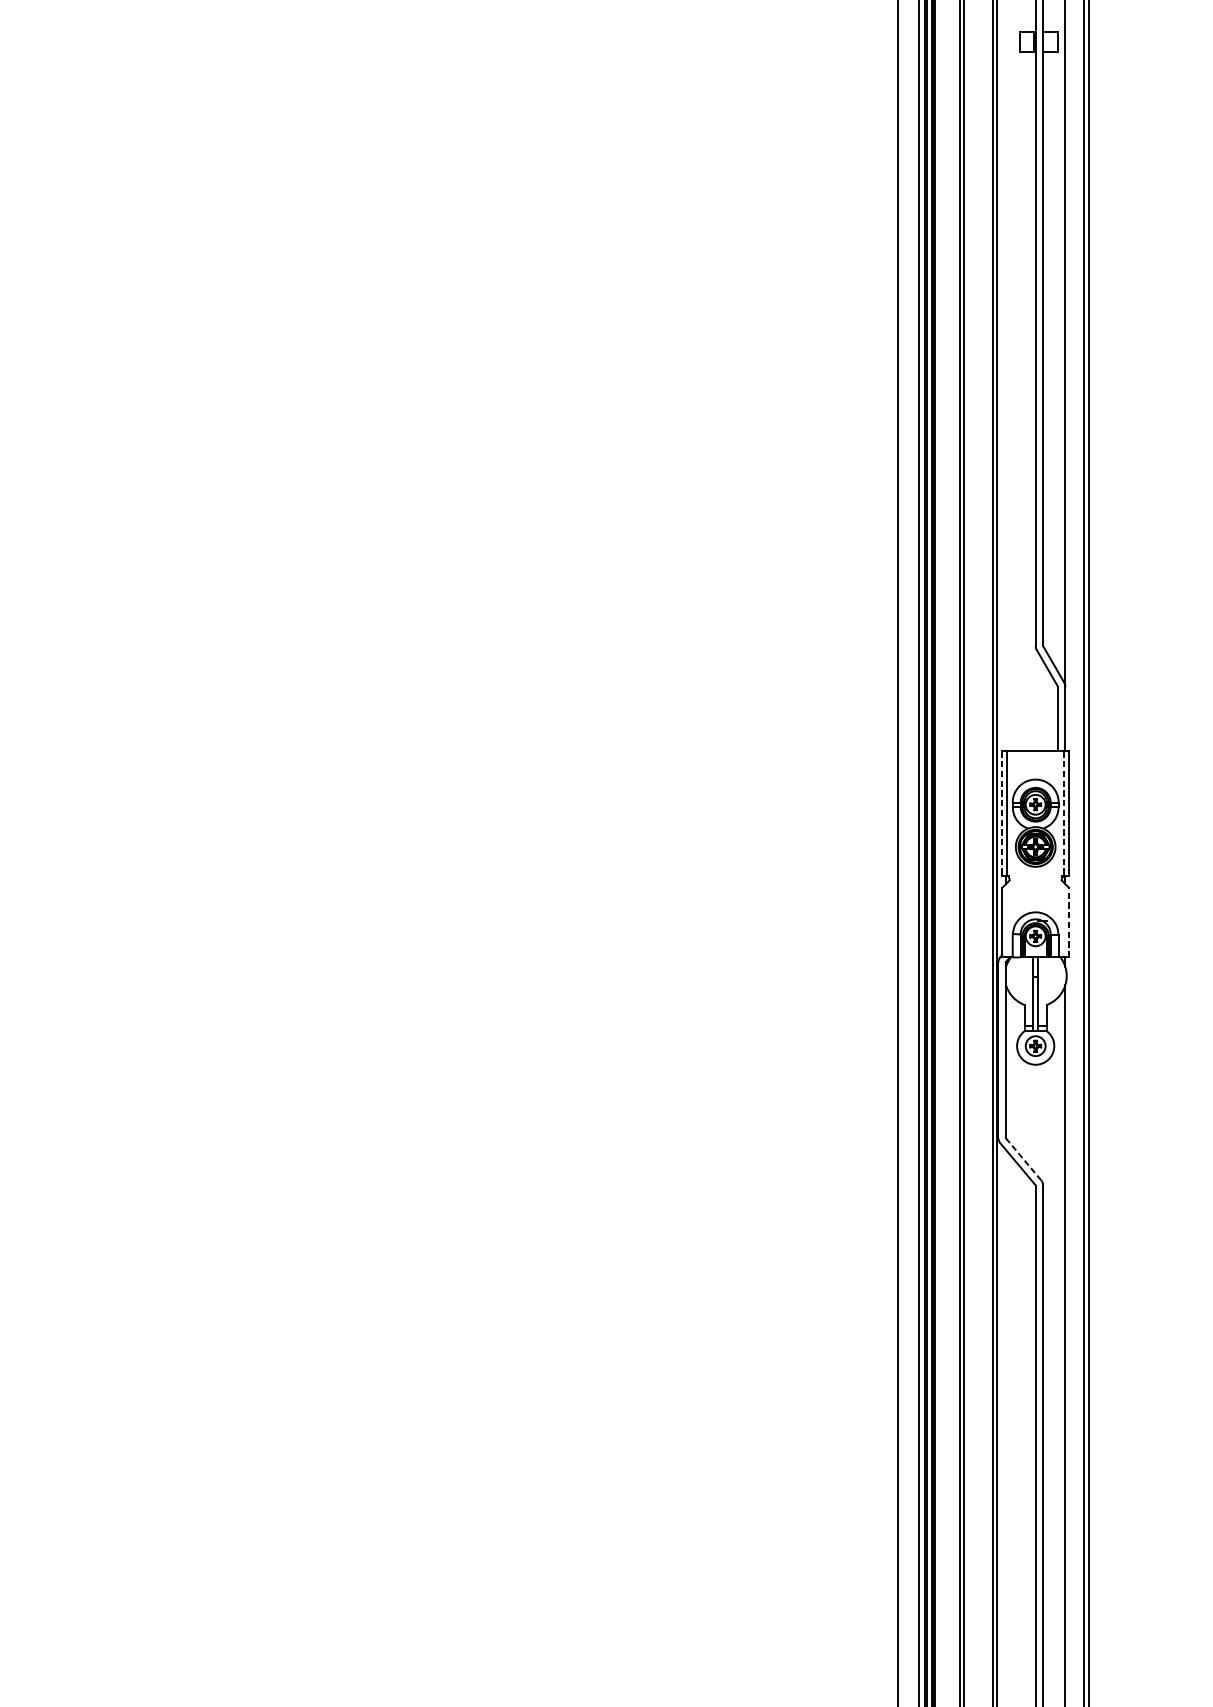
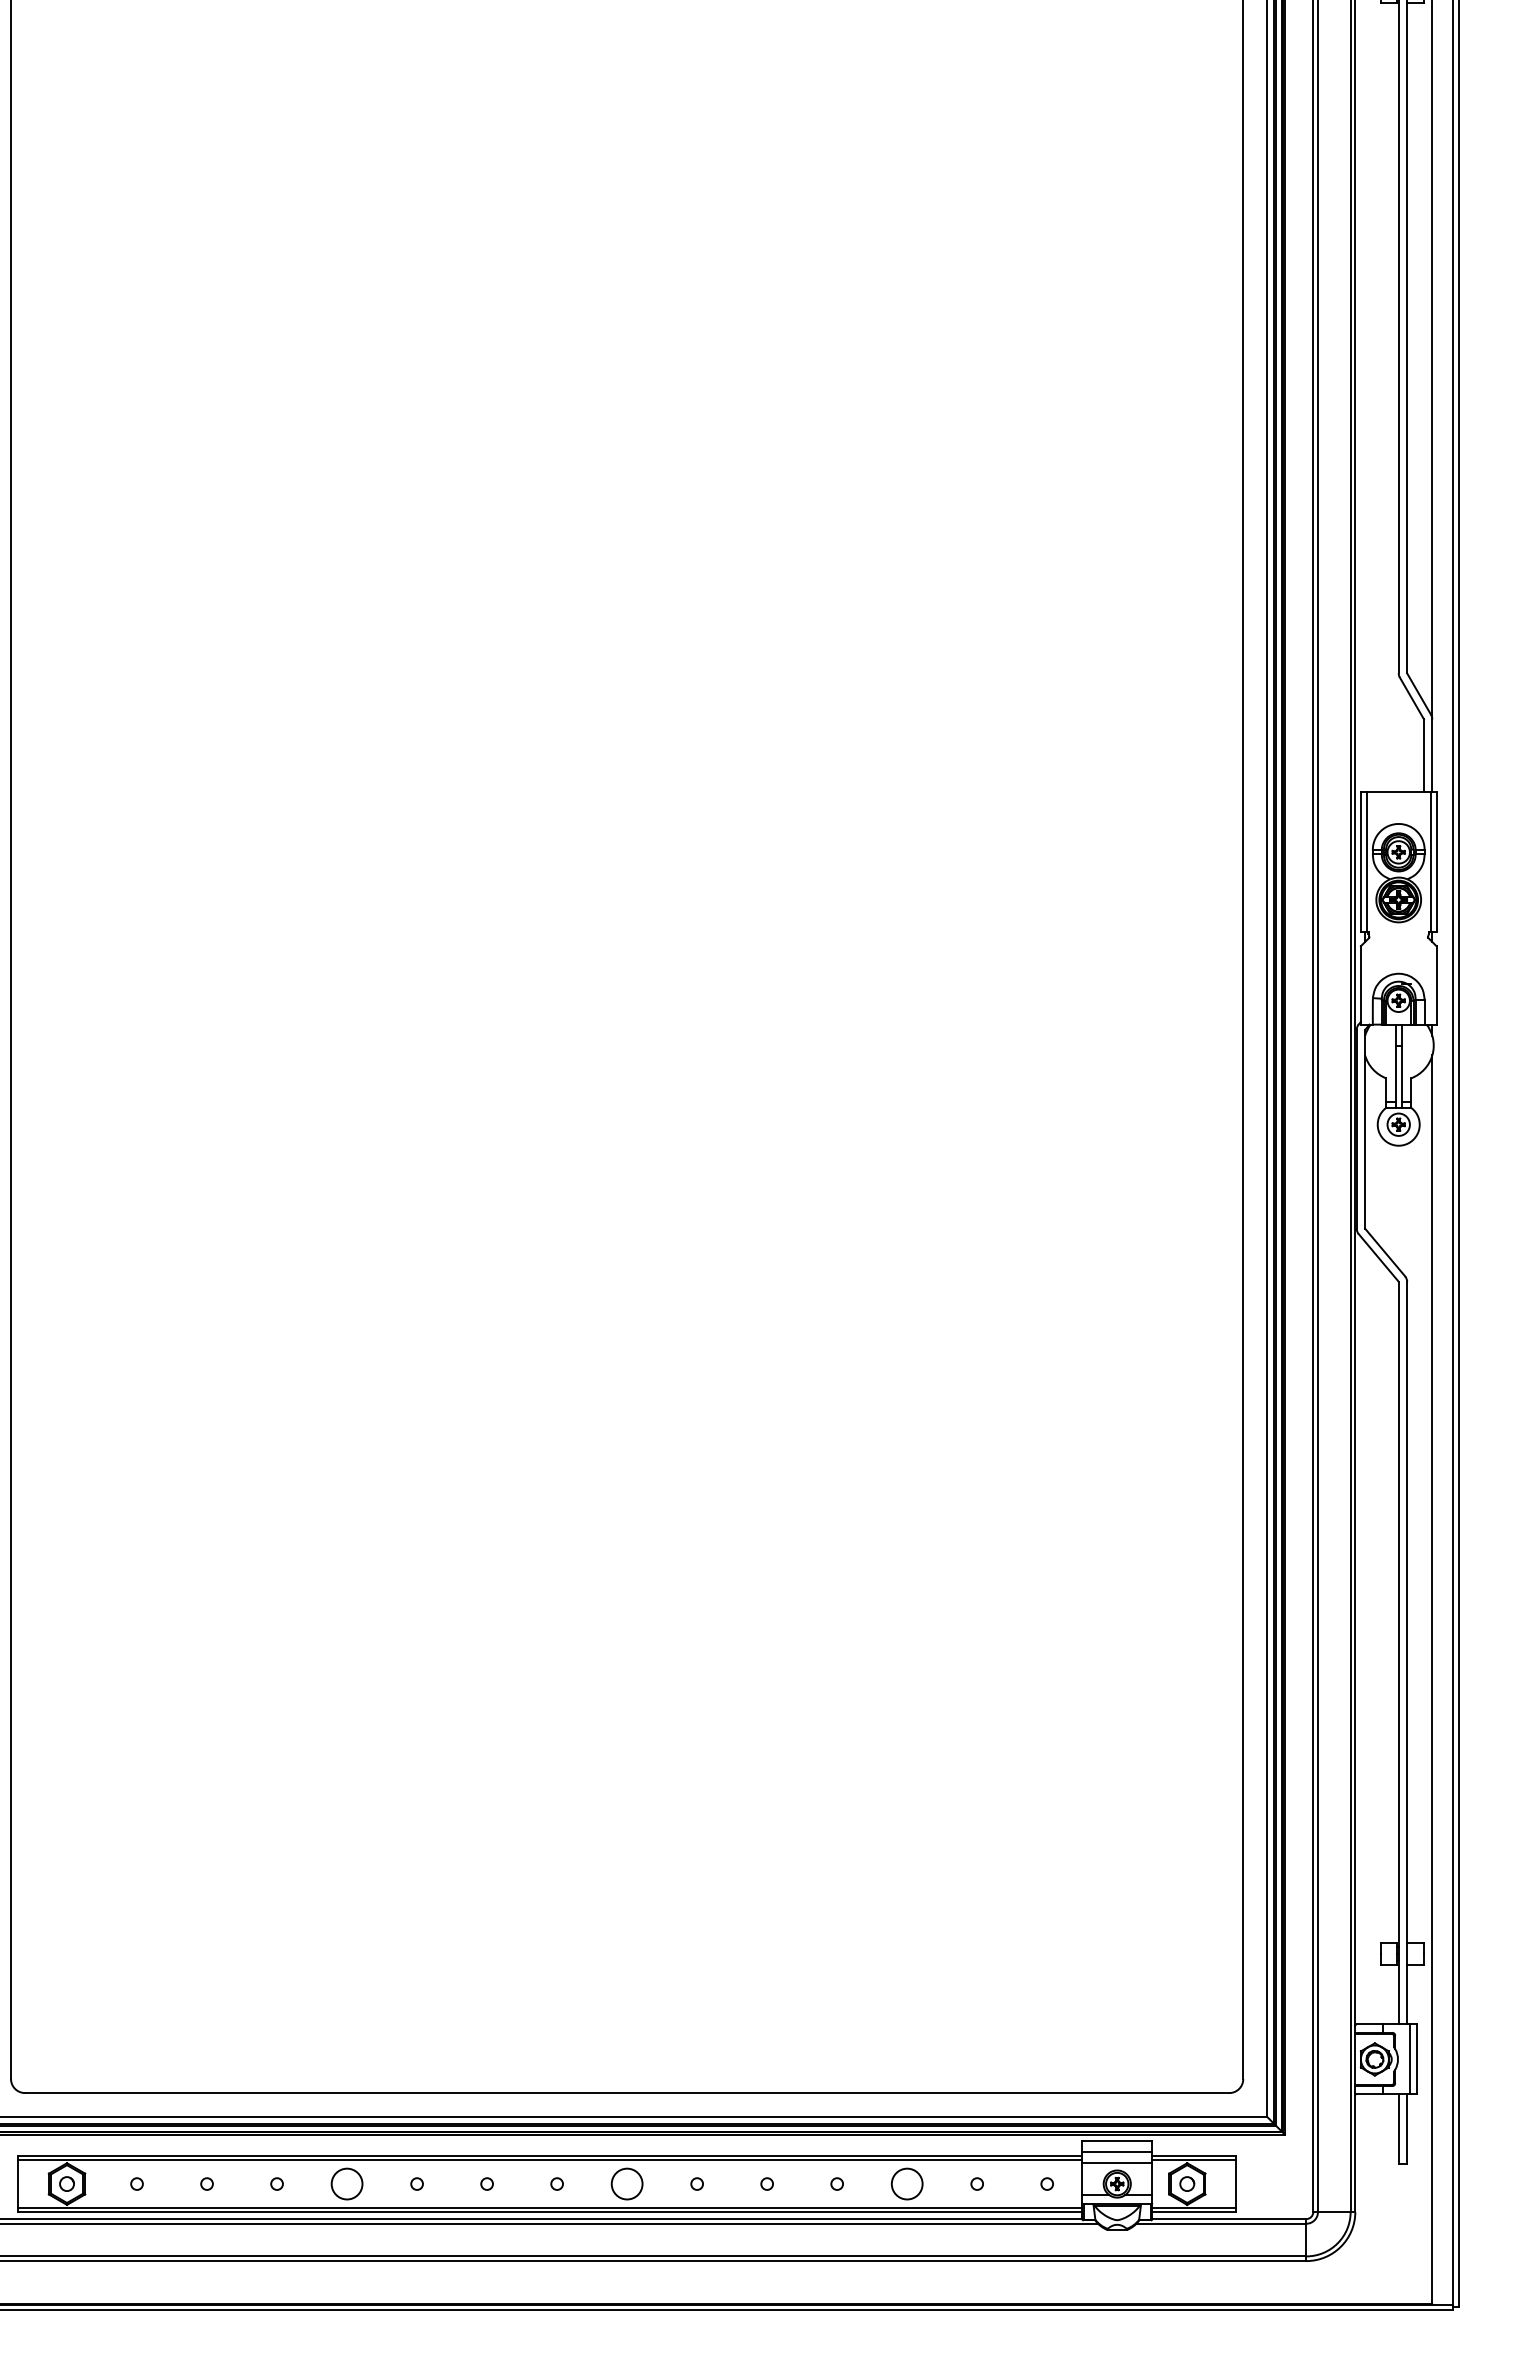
line: (1001, 813) -> (1360, 862), dashed -> solid
line: (1063, 813) -> (1430, 862), dashed -> solid
line: (1069, 921) -> (1436, 984), dashed -> solid
line: (1023, 1159) -> (1385, 1252), dashed -> solid

